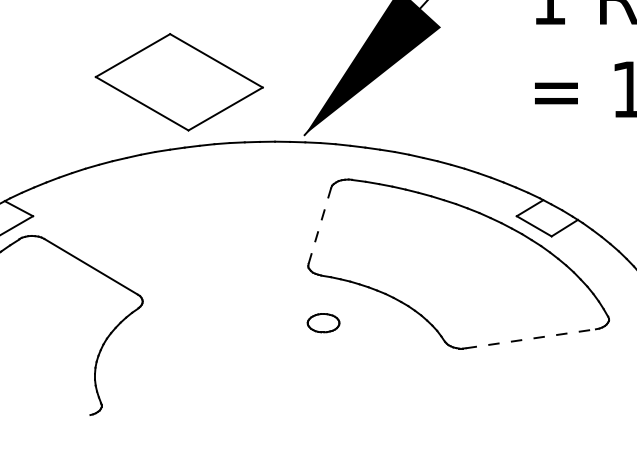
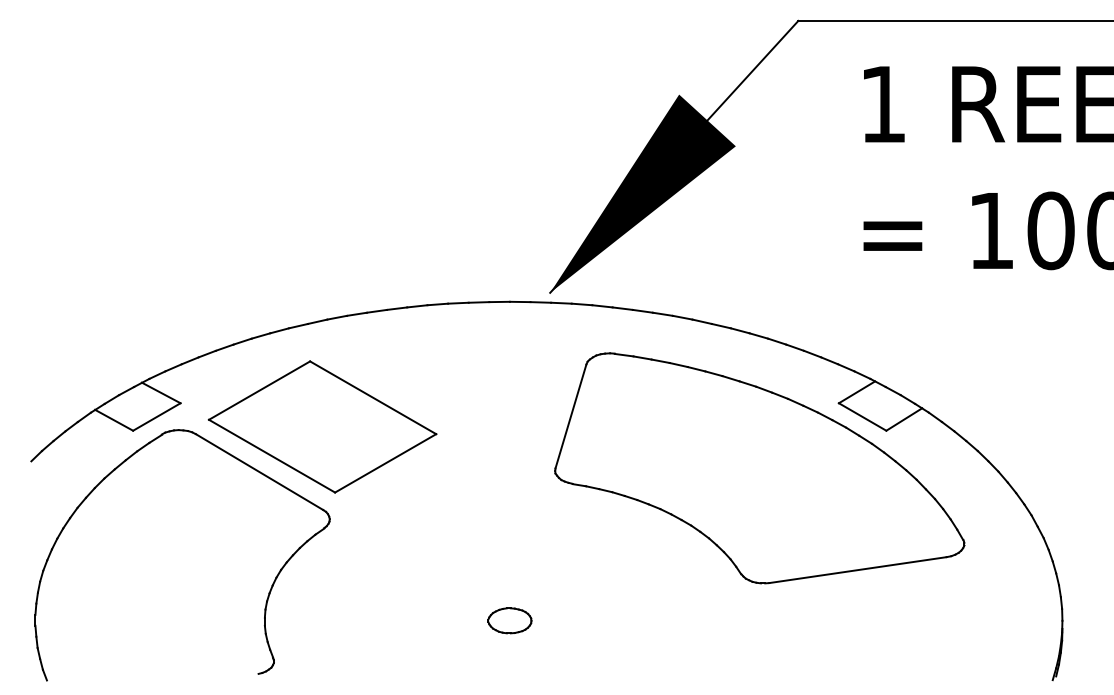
part: (179, 81) -> (322, 426), moved
line: (320, 225) -> (571, 416), dashed -> solid
part: (323, 322) -> (509, 620), moved
line: (530, 339) -> (857, 570), dashed -> solid

